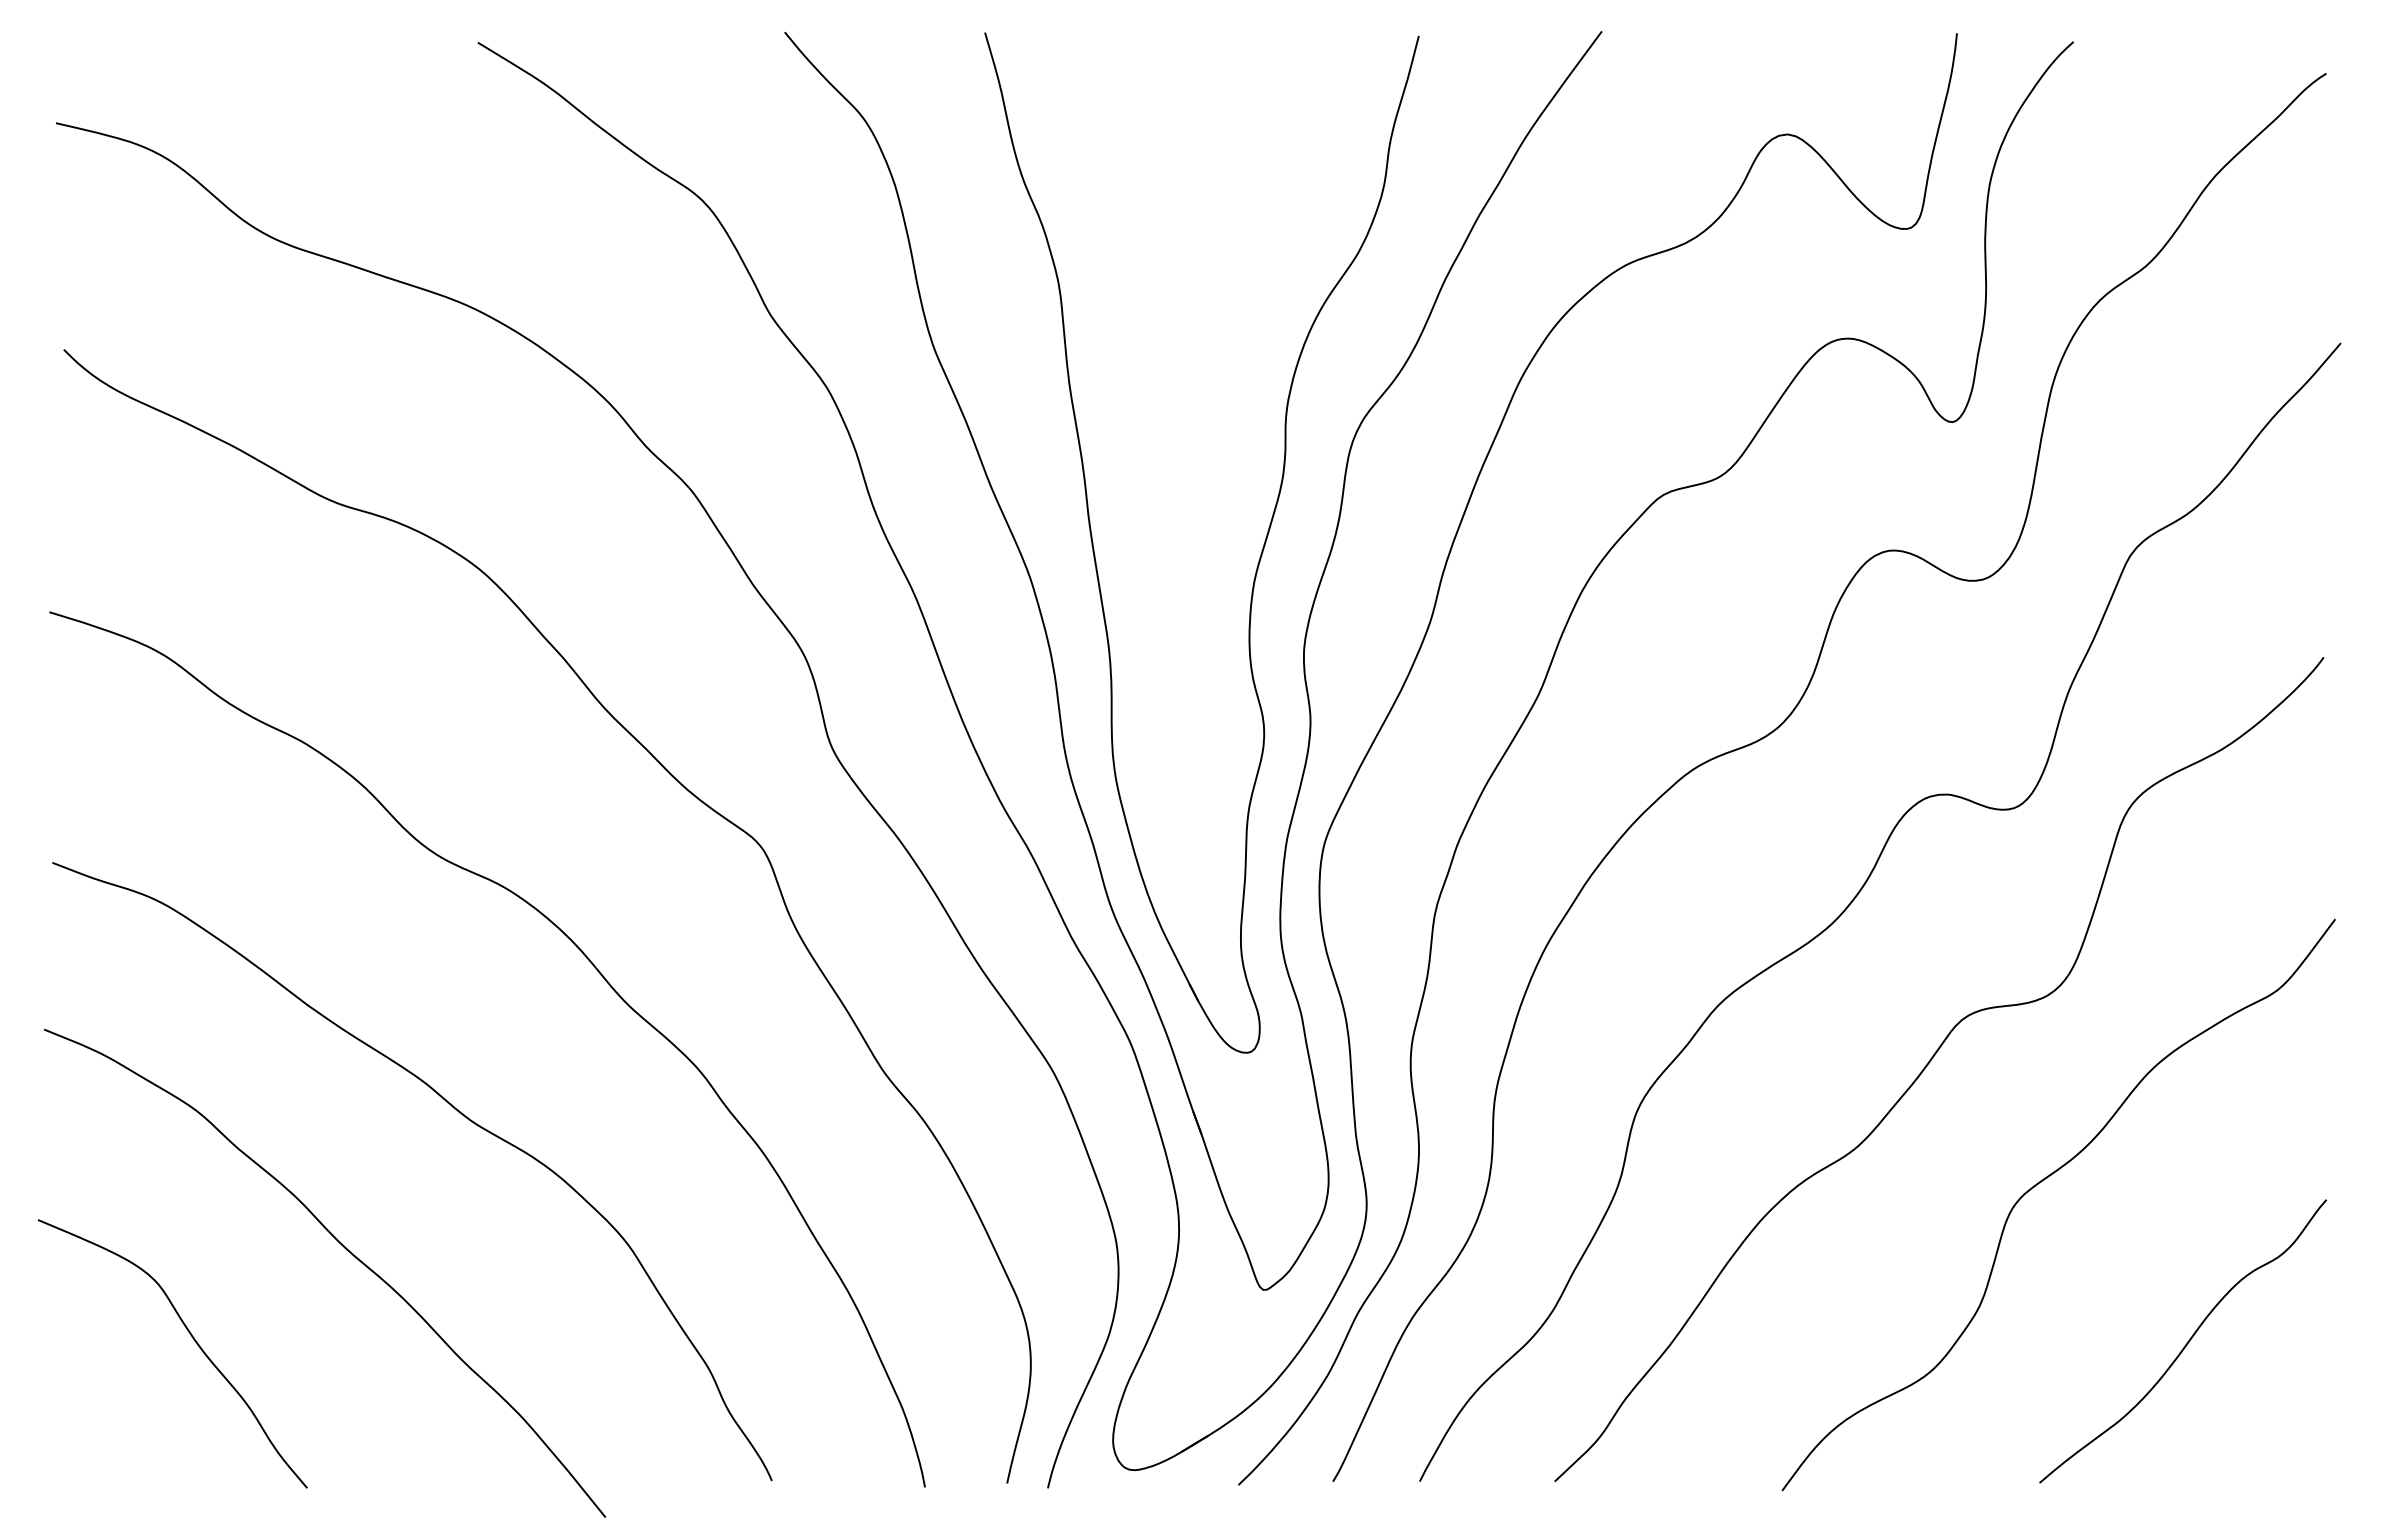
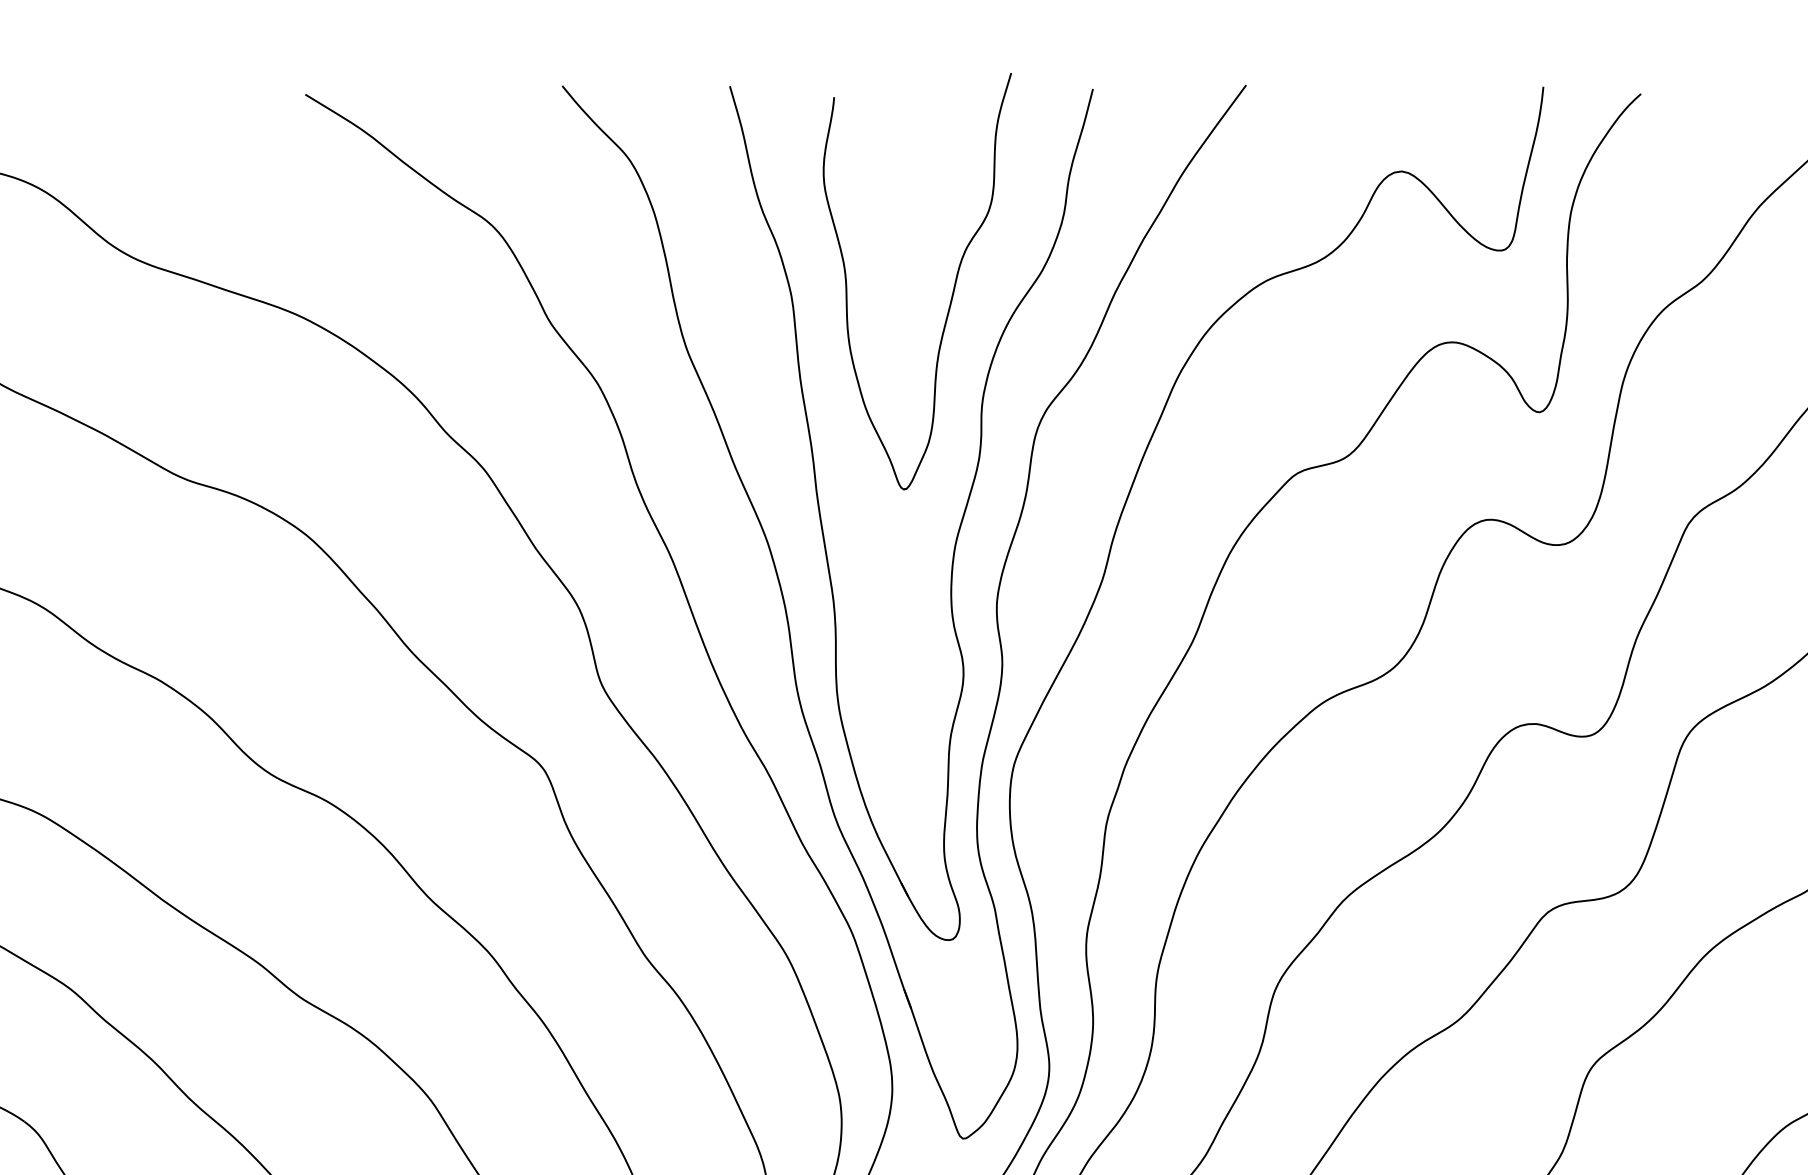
part: (1251, 276) -> (952, 290), added

